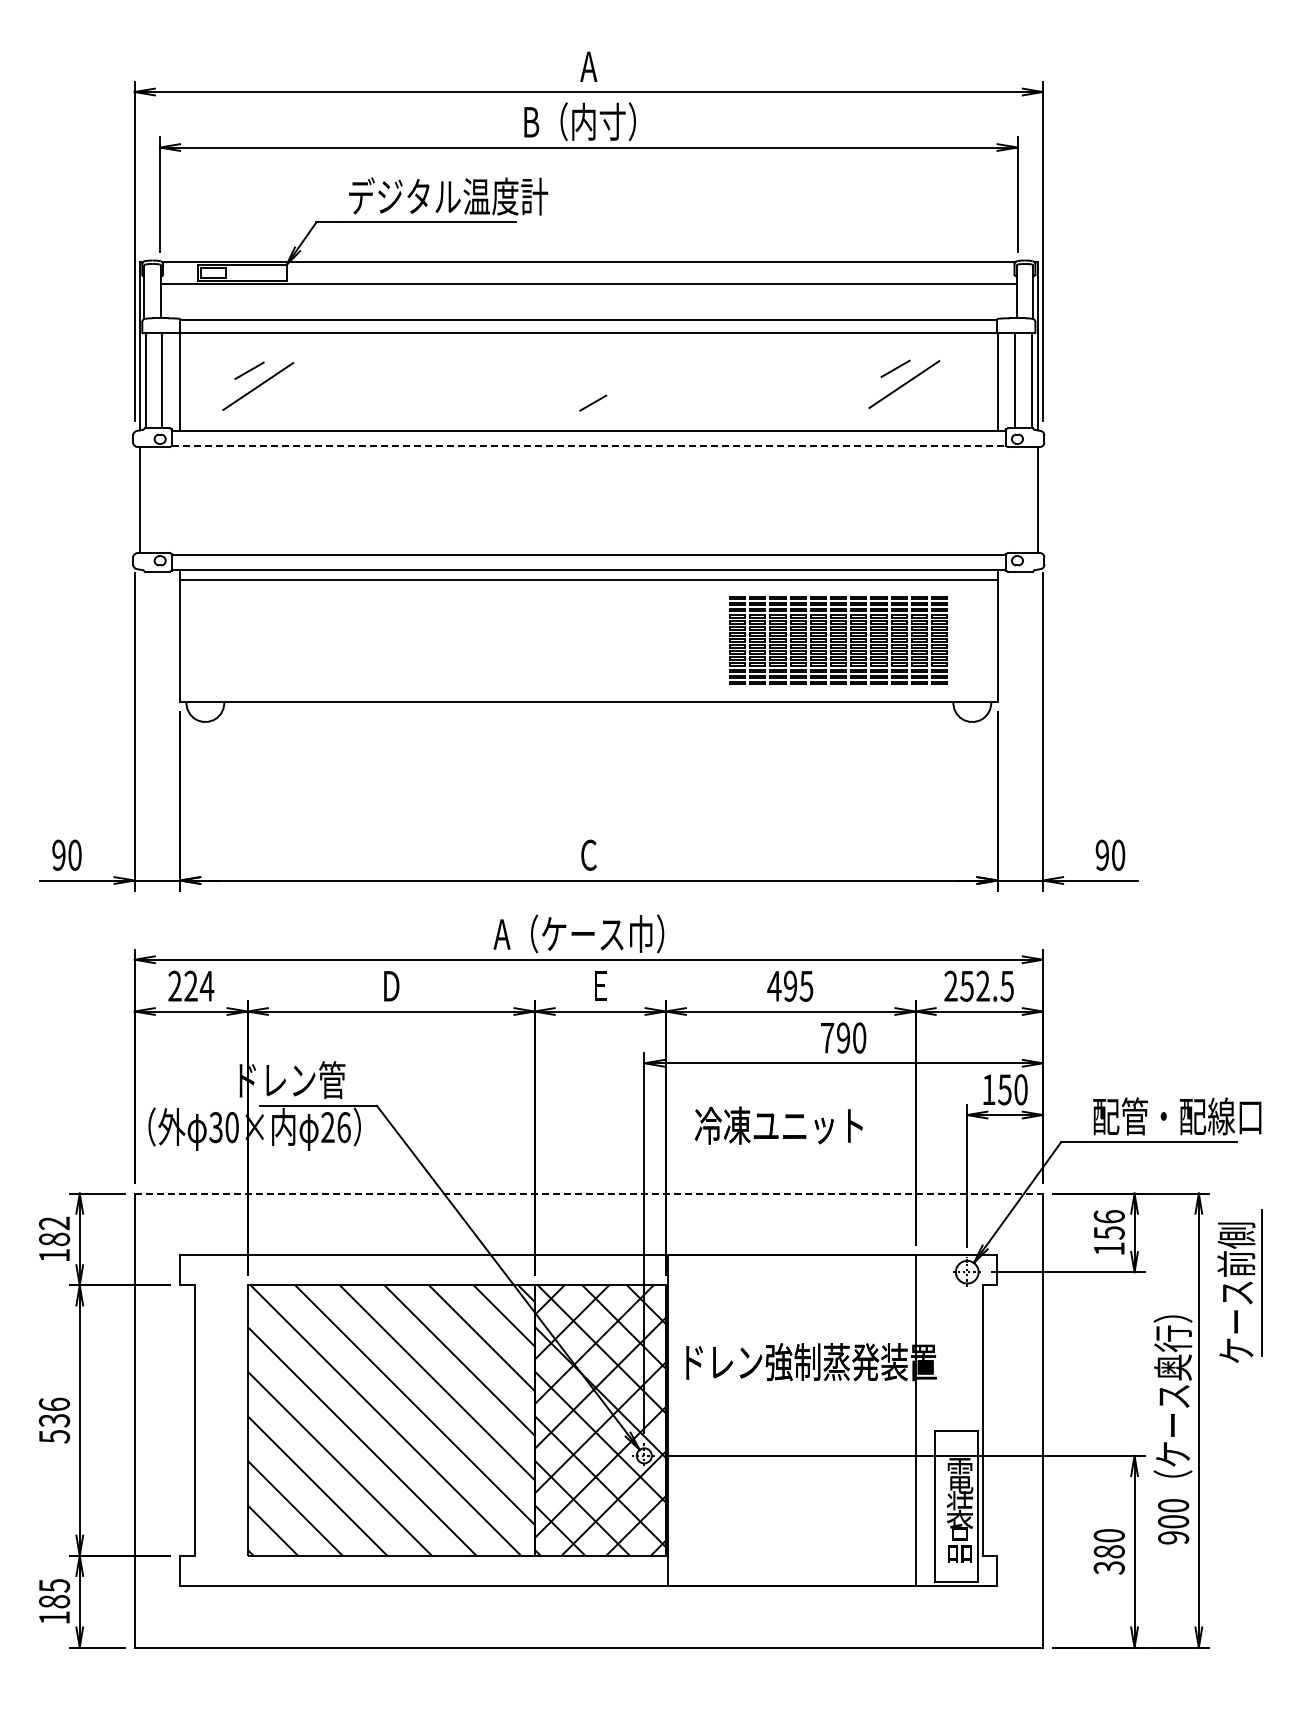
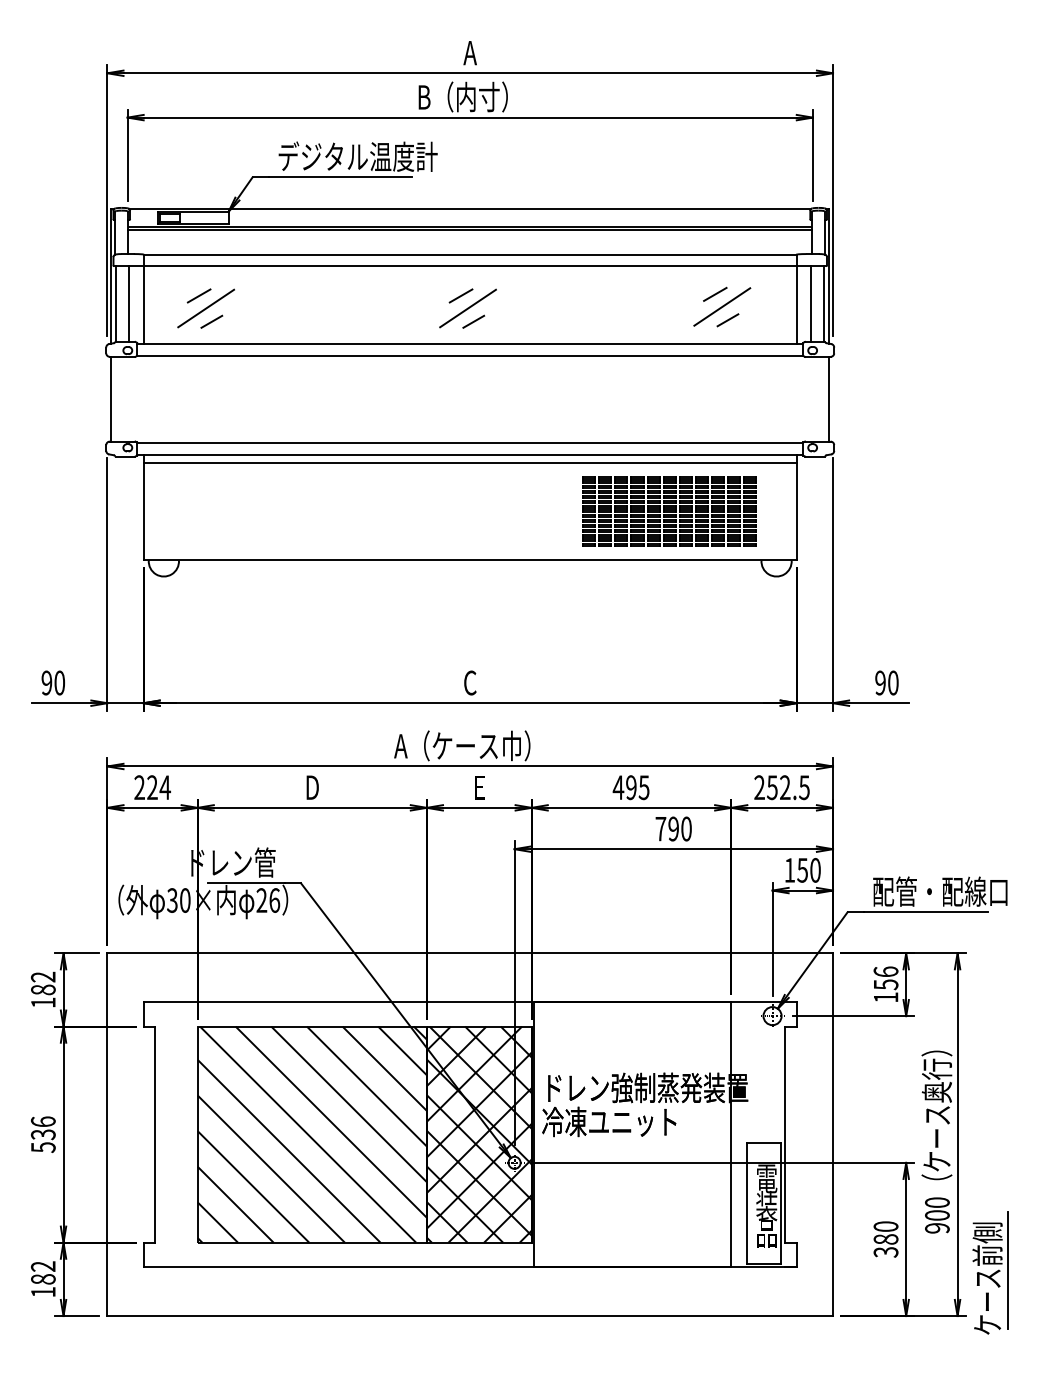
line: (588, 287) -> (469, 229), added
line: (577, 370) -> (461, 295), added
line: (586, 386) -> (468, 308), added
line: (911, 400) -> (728, 319), added
line: (265, 402) -> (211, 321), added
line: (589, 445) -> (470, 355), dashed -> solid
text: (778, 1125) -> (608, 1121), moved
line: (589, 1193) -> (470, 953), dashed -> solid
part: (1239, 1285) -> (990, 1272), moved
text: (54, 1585) -> (43, 1266), 185 -> 182

